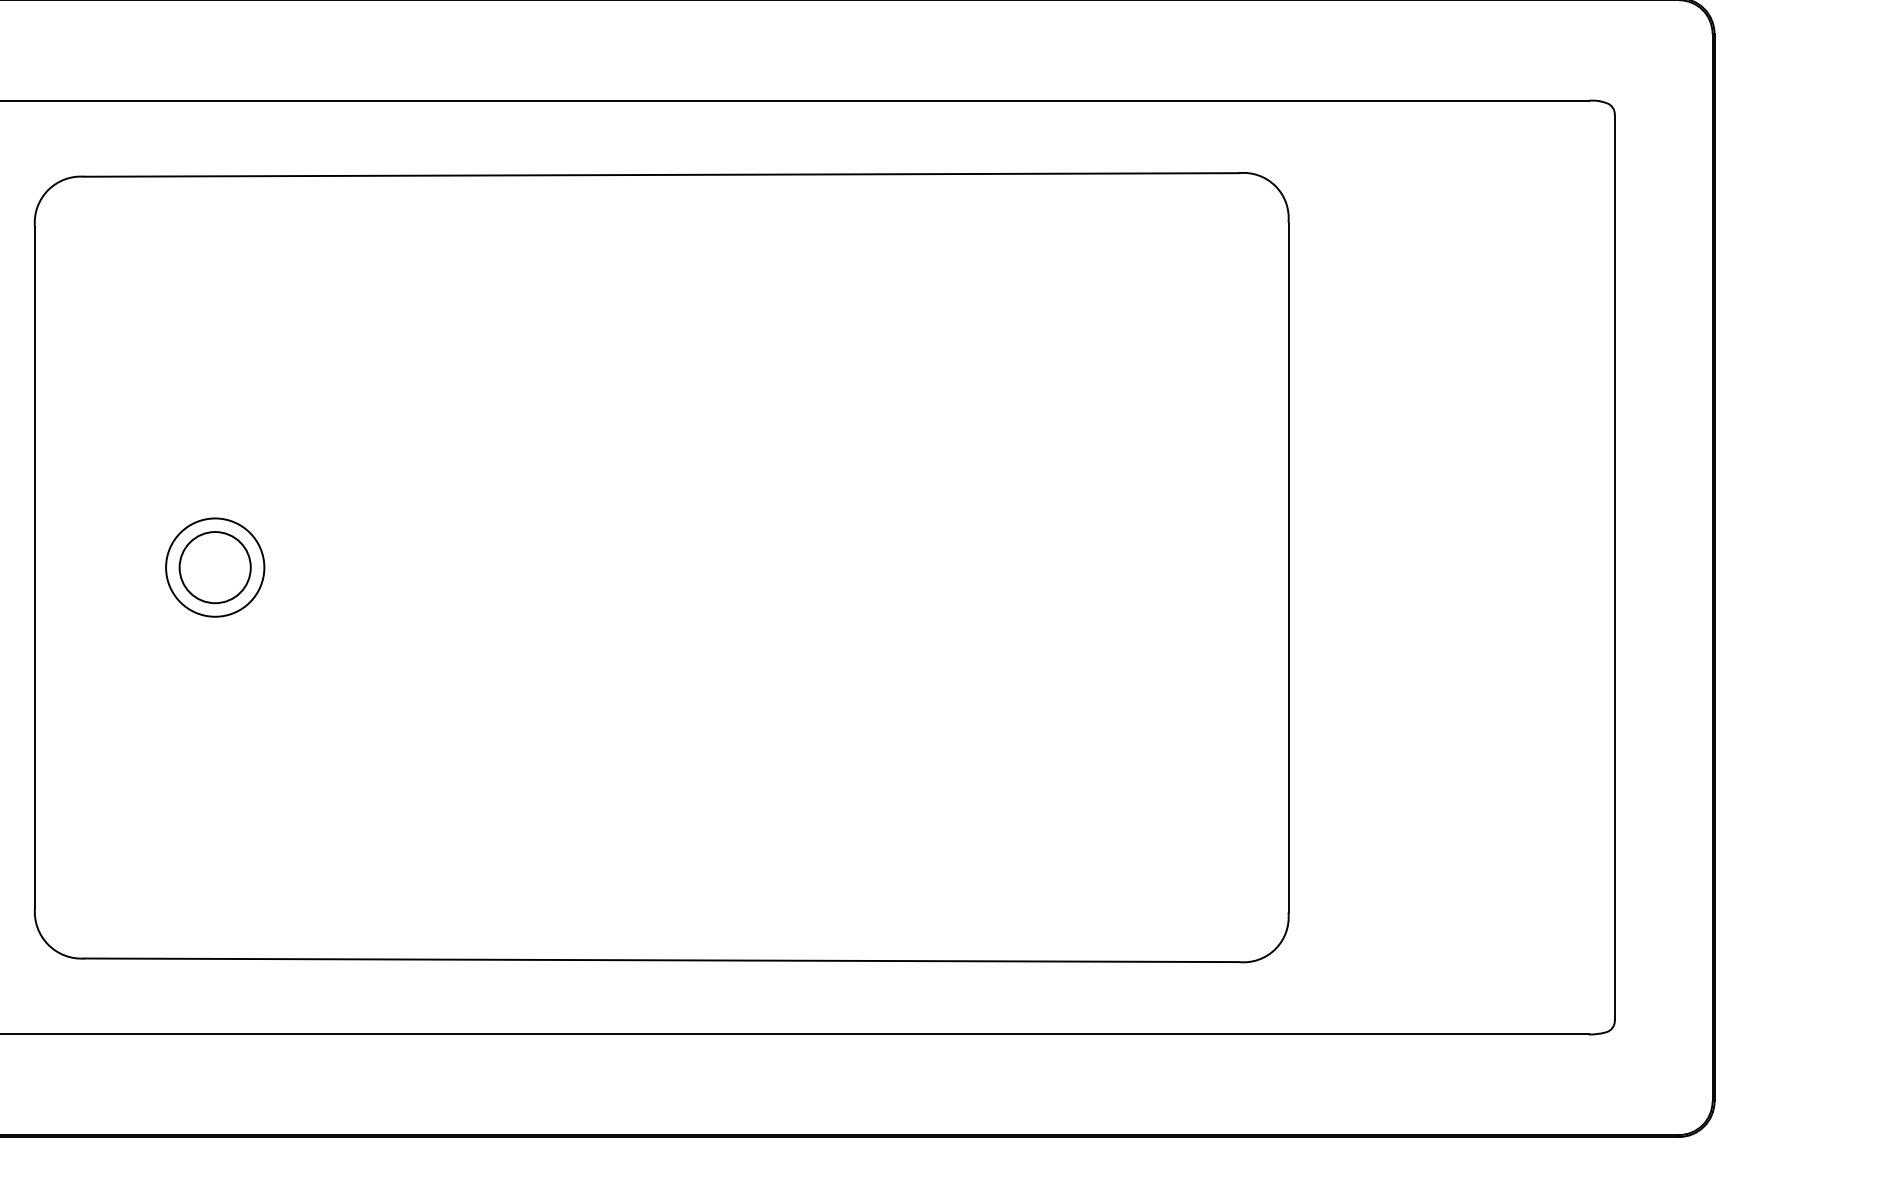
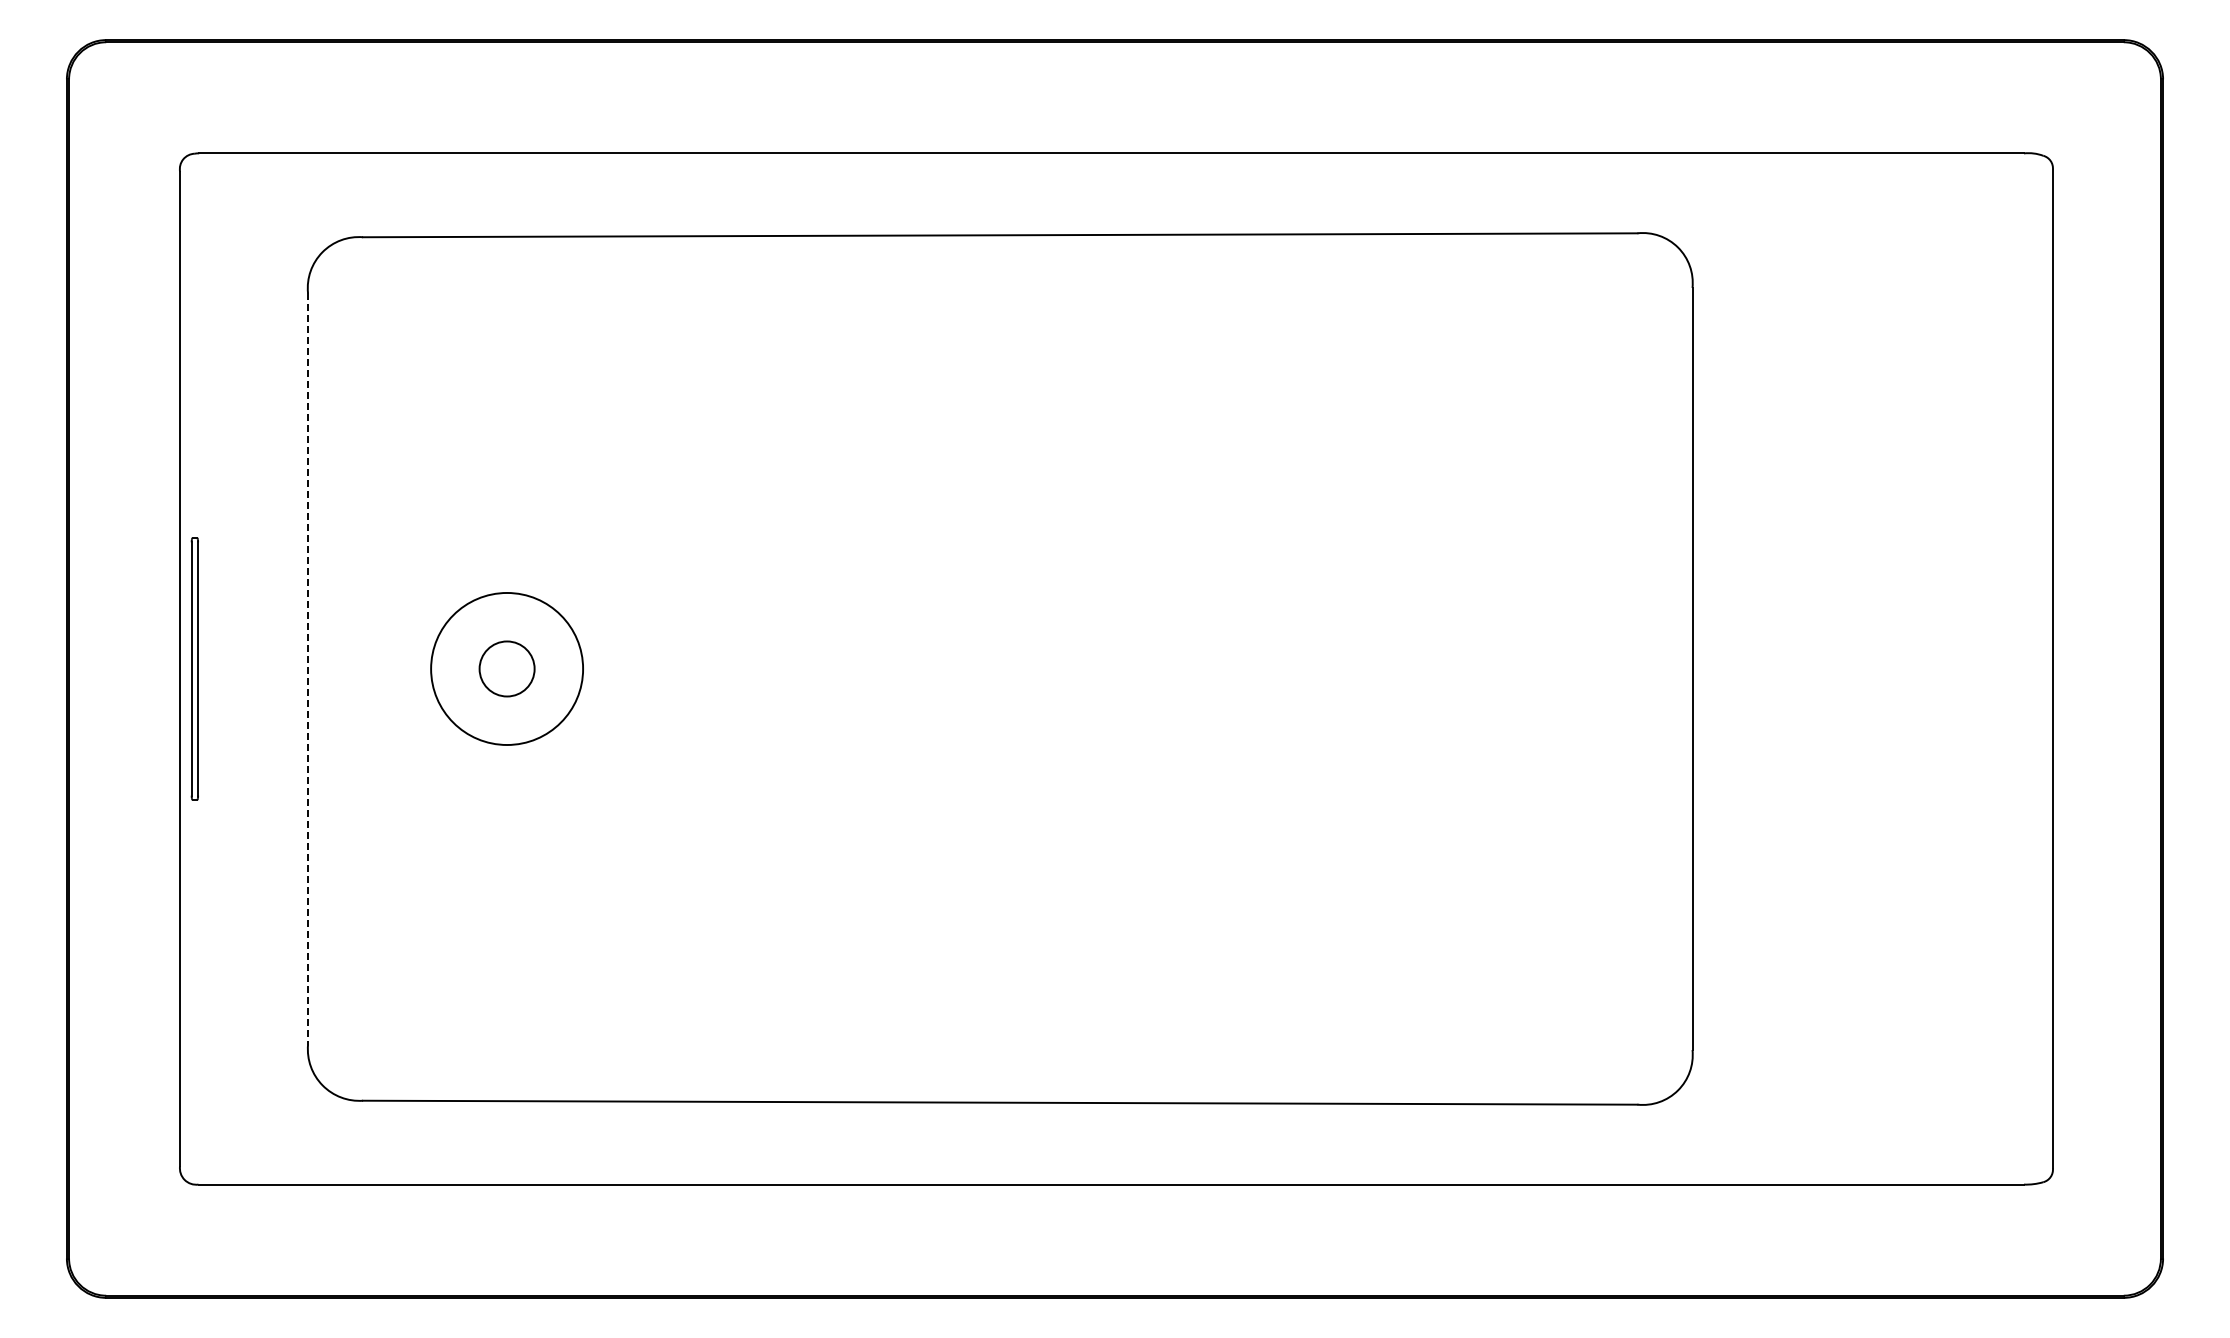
line: (35, 567) -> (308, 668), solid -> dashed
circle: (214, 567) -> (506, 668), size x0.7
circle: (214, 567) -> (506, 668), size x1.4

